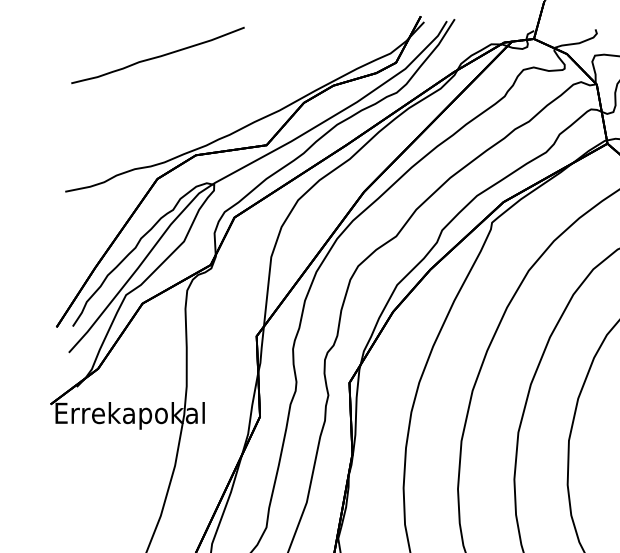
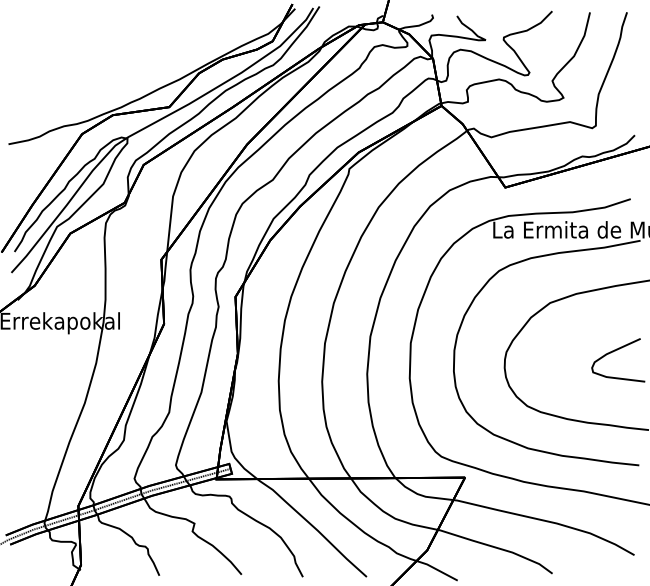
curve: (157, 55) -> (82, 35), removed

